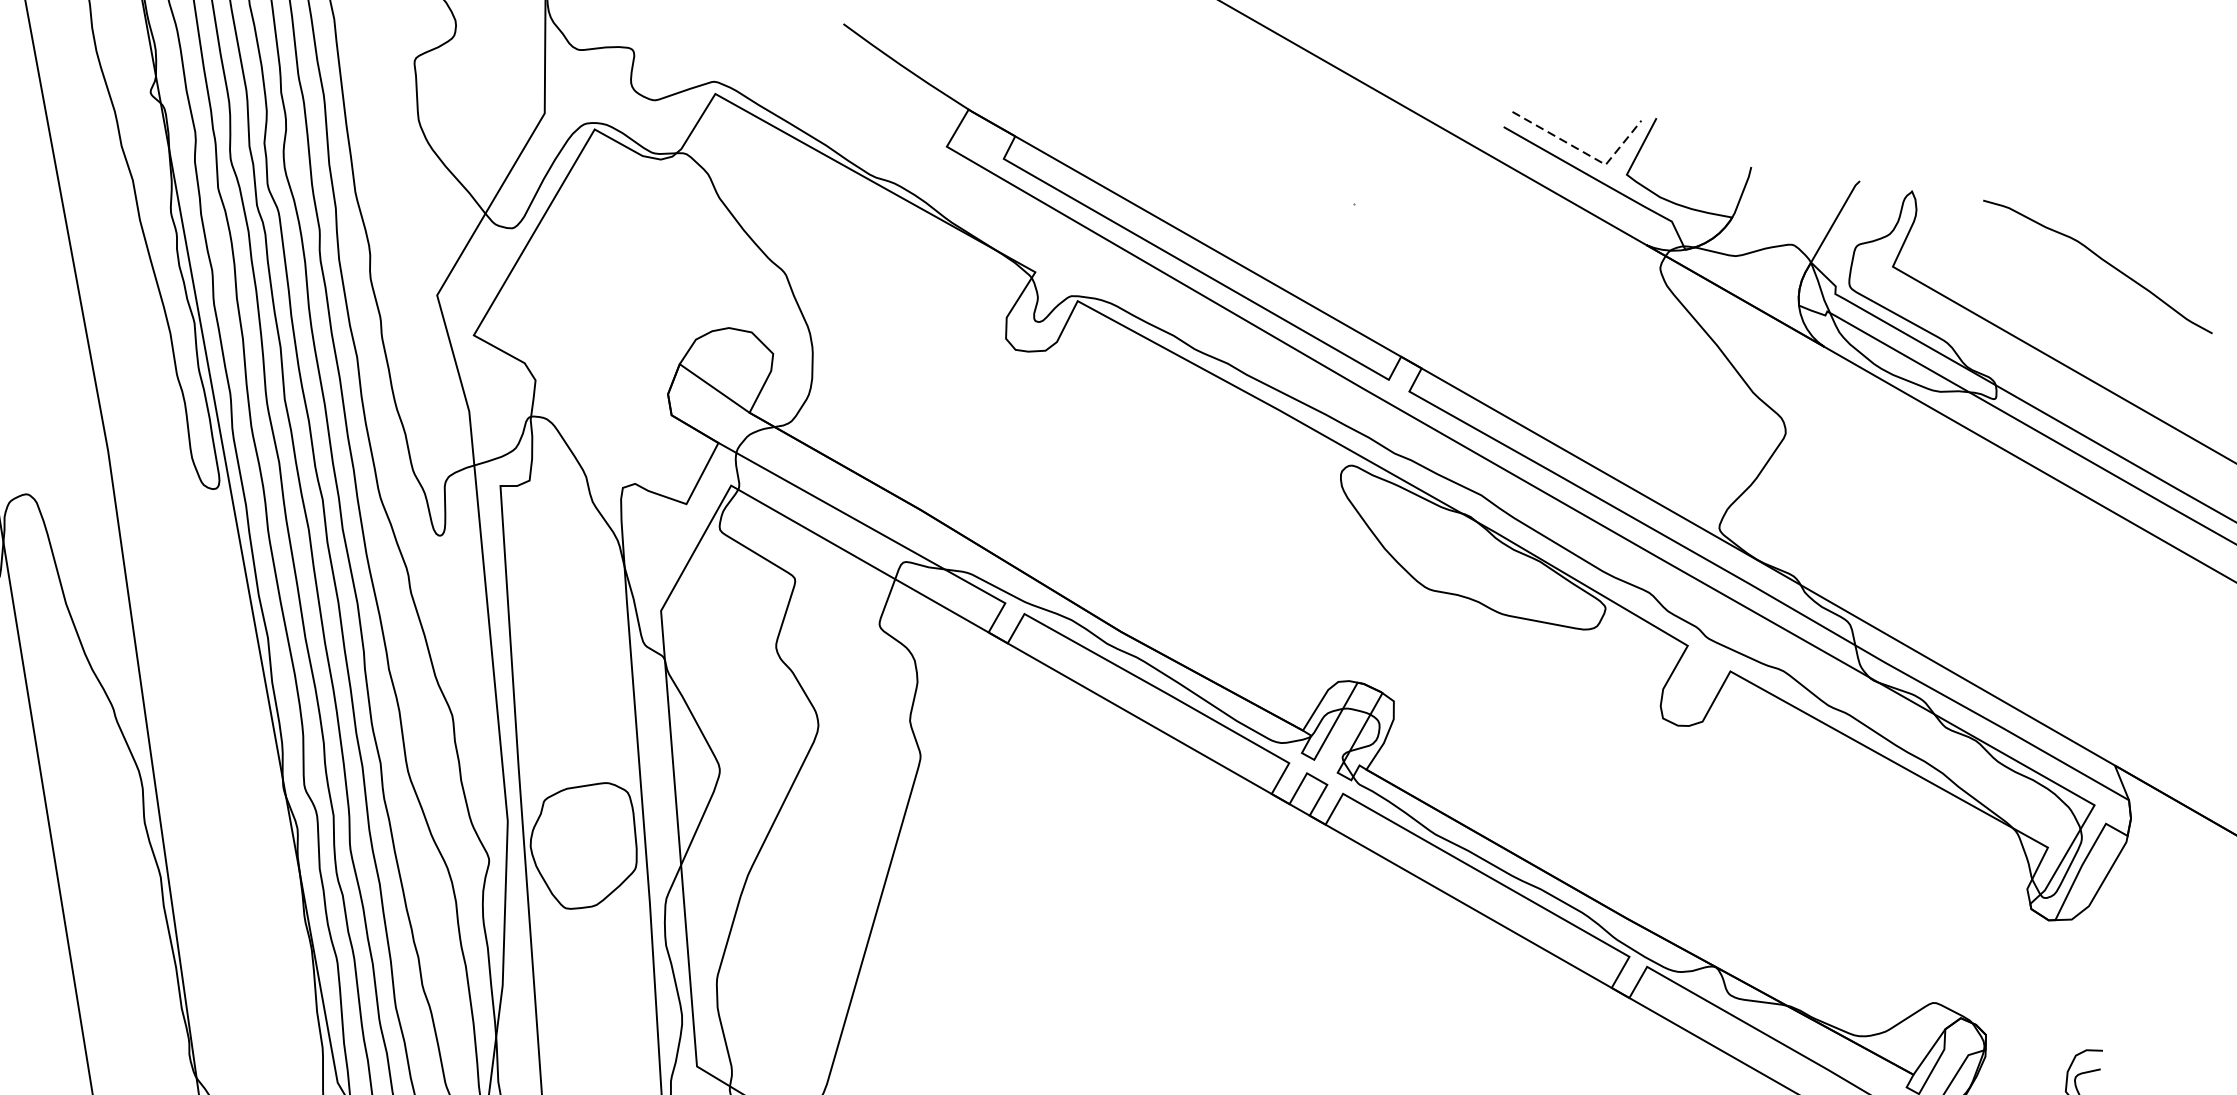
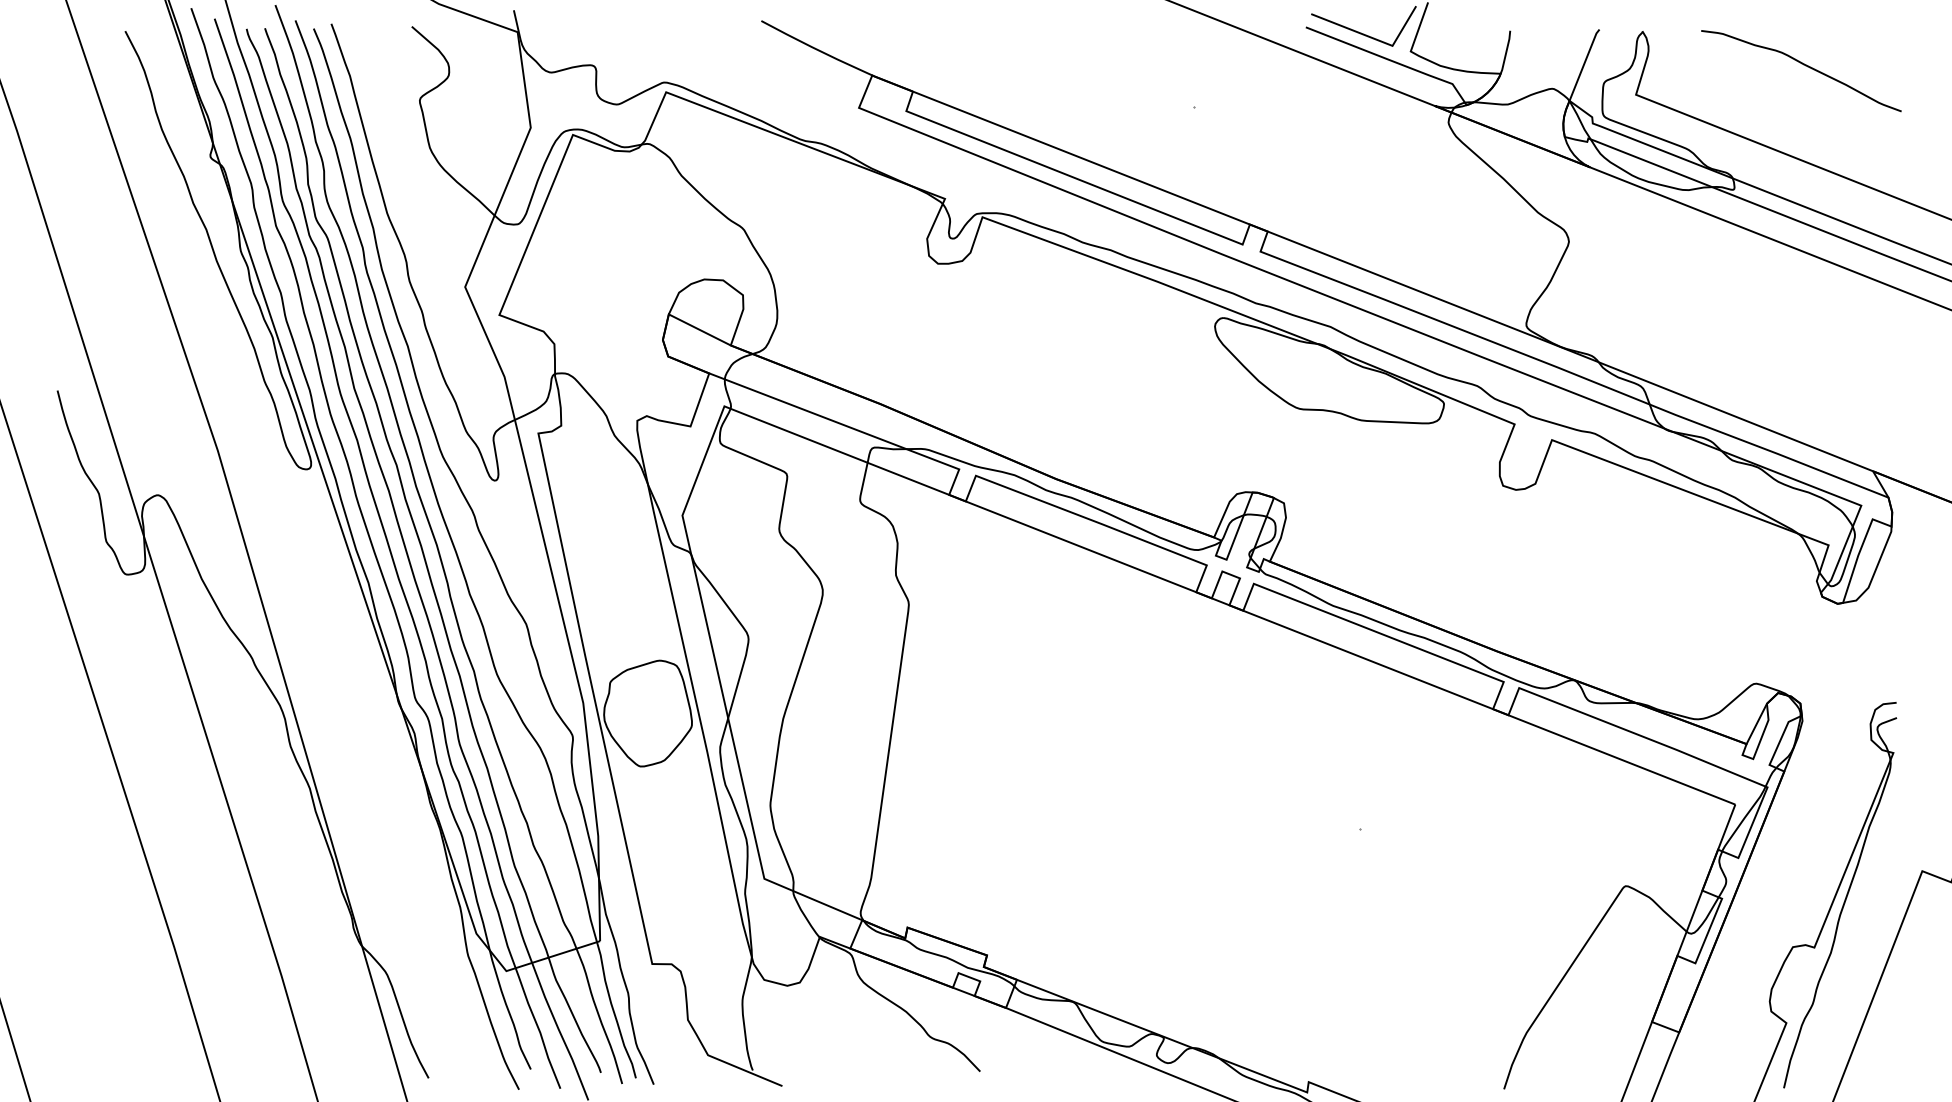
line: (1585, 152) -> (1374, 38), dashed -> solid

